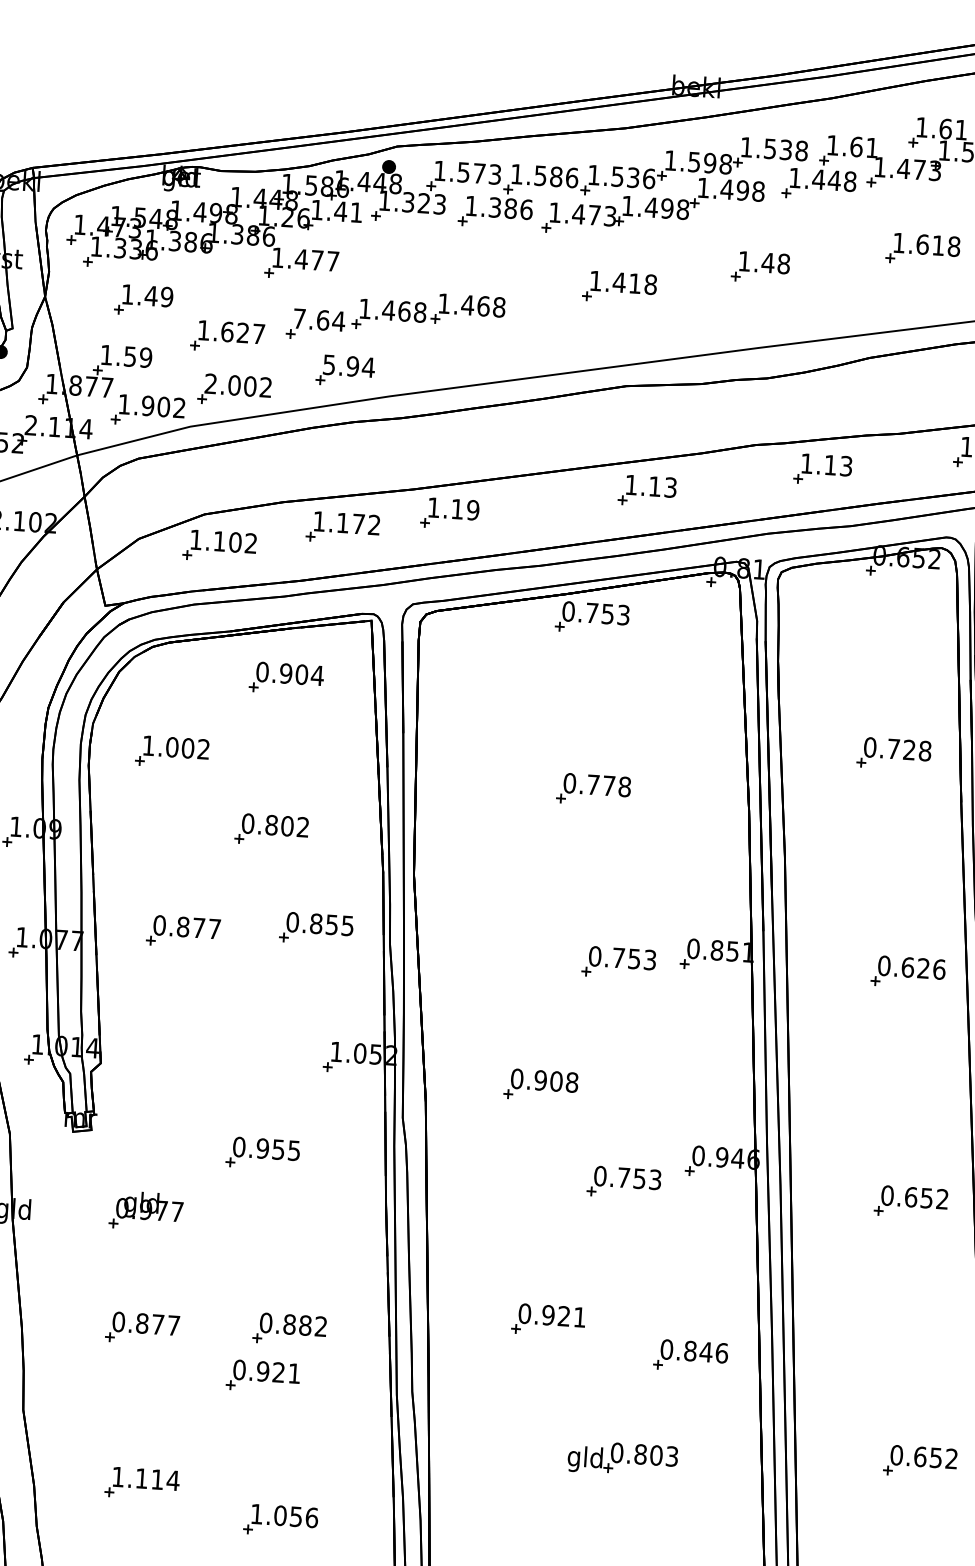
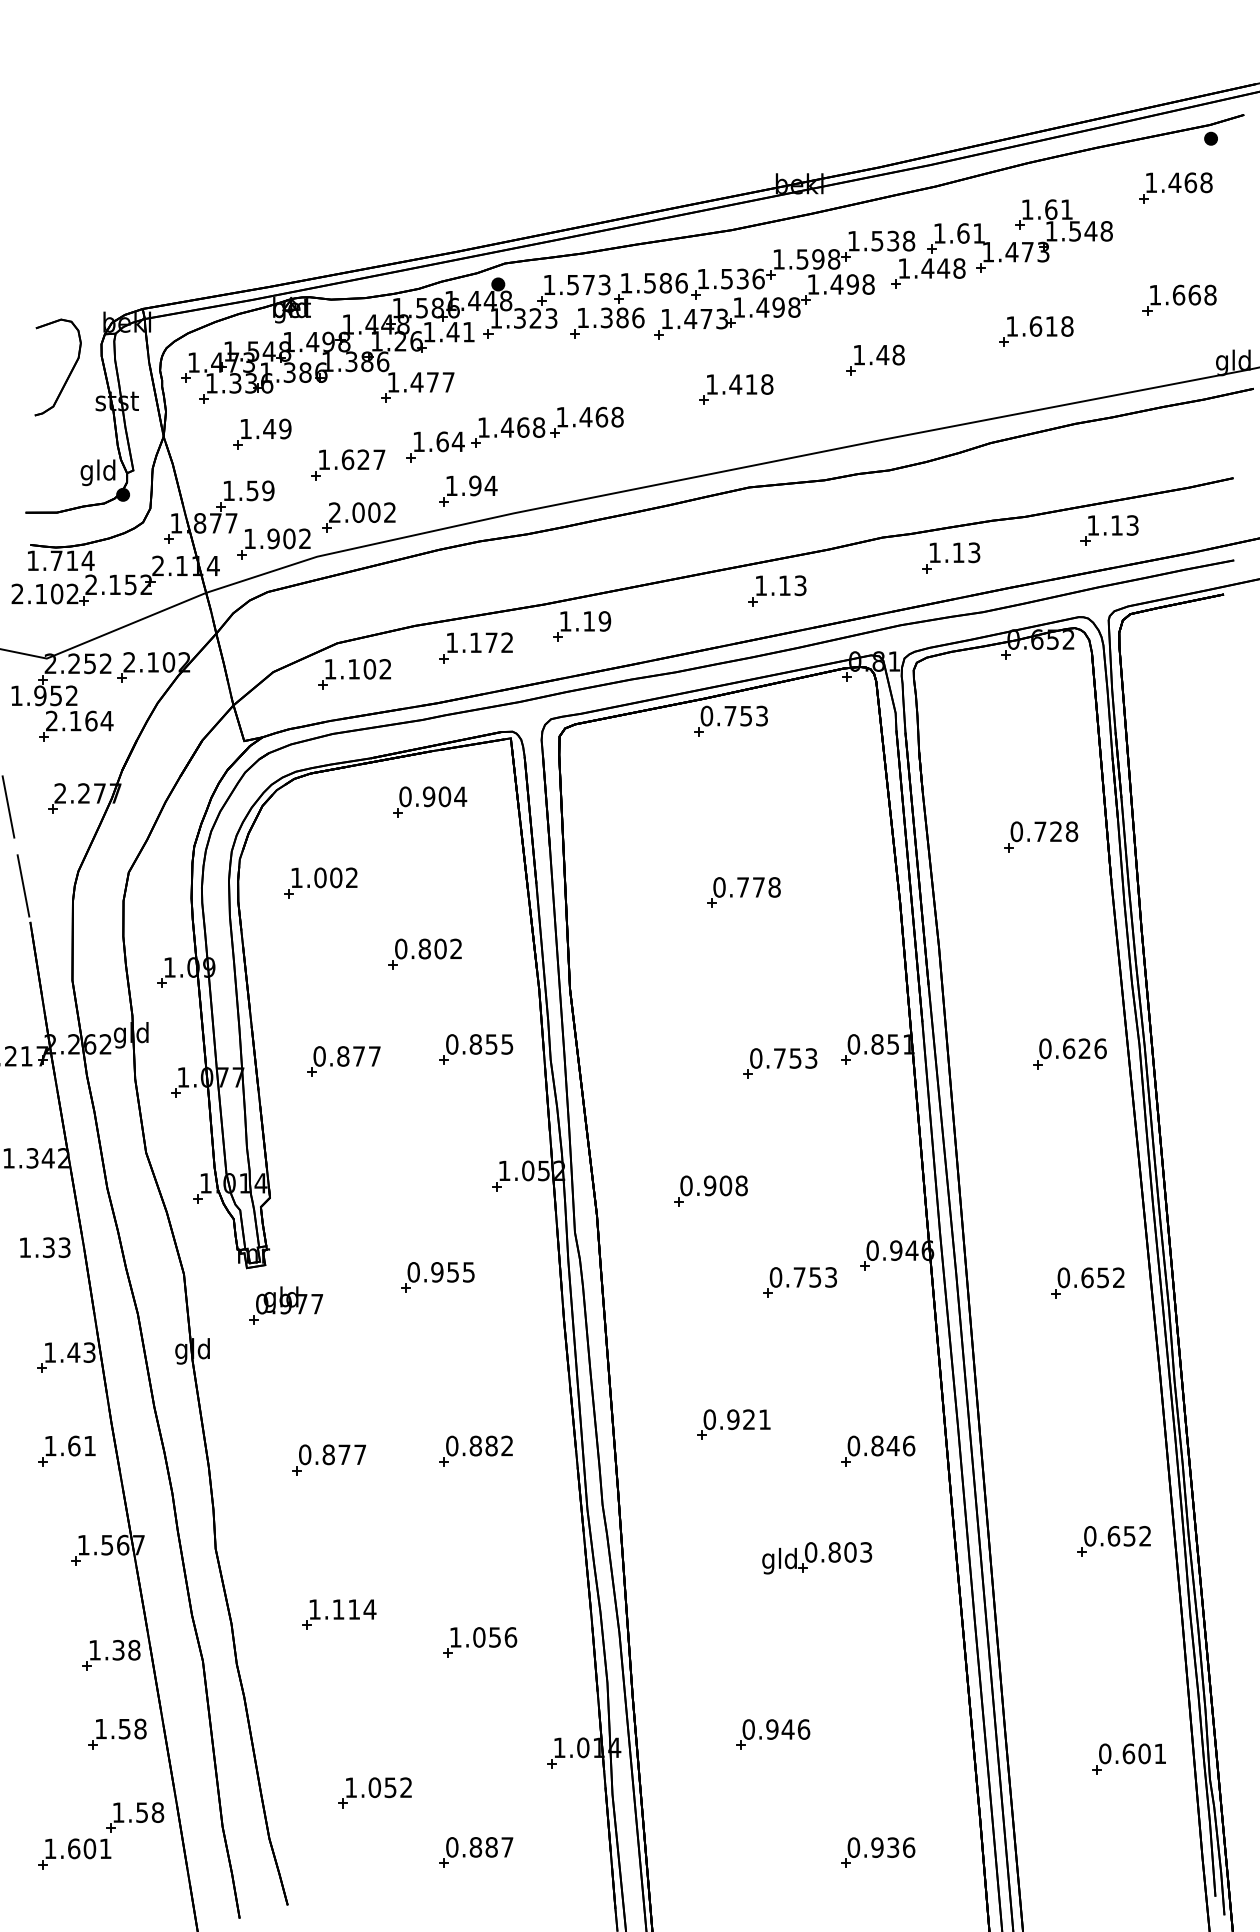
text: (299, 318) -> (418, 441), 7.64 -> 1.64
text: (329, 364) -> (451, 485), 5.94 -> 1.94
part: (146, 1211) -> (286, 1305), moved
part: (262, 1376) -> (452, 1499), removed

